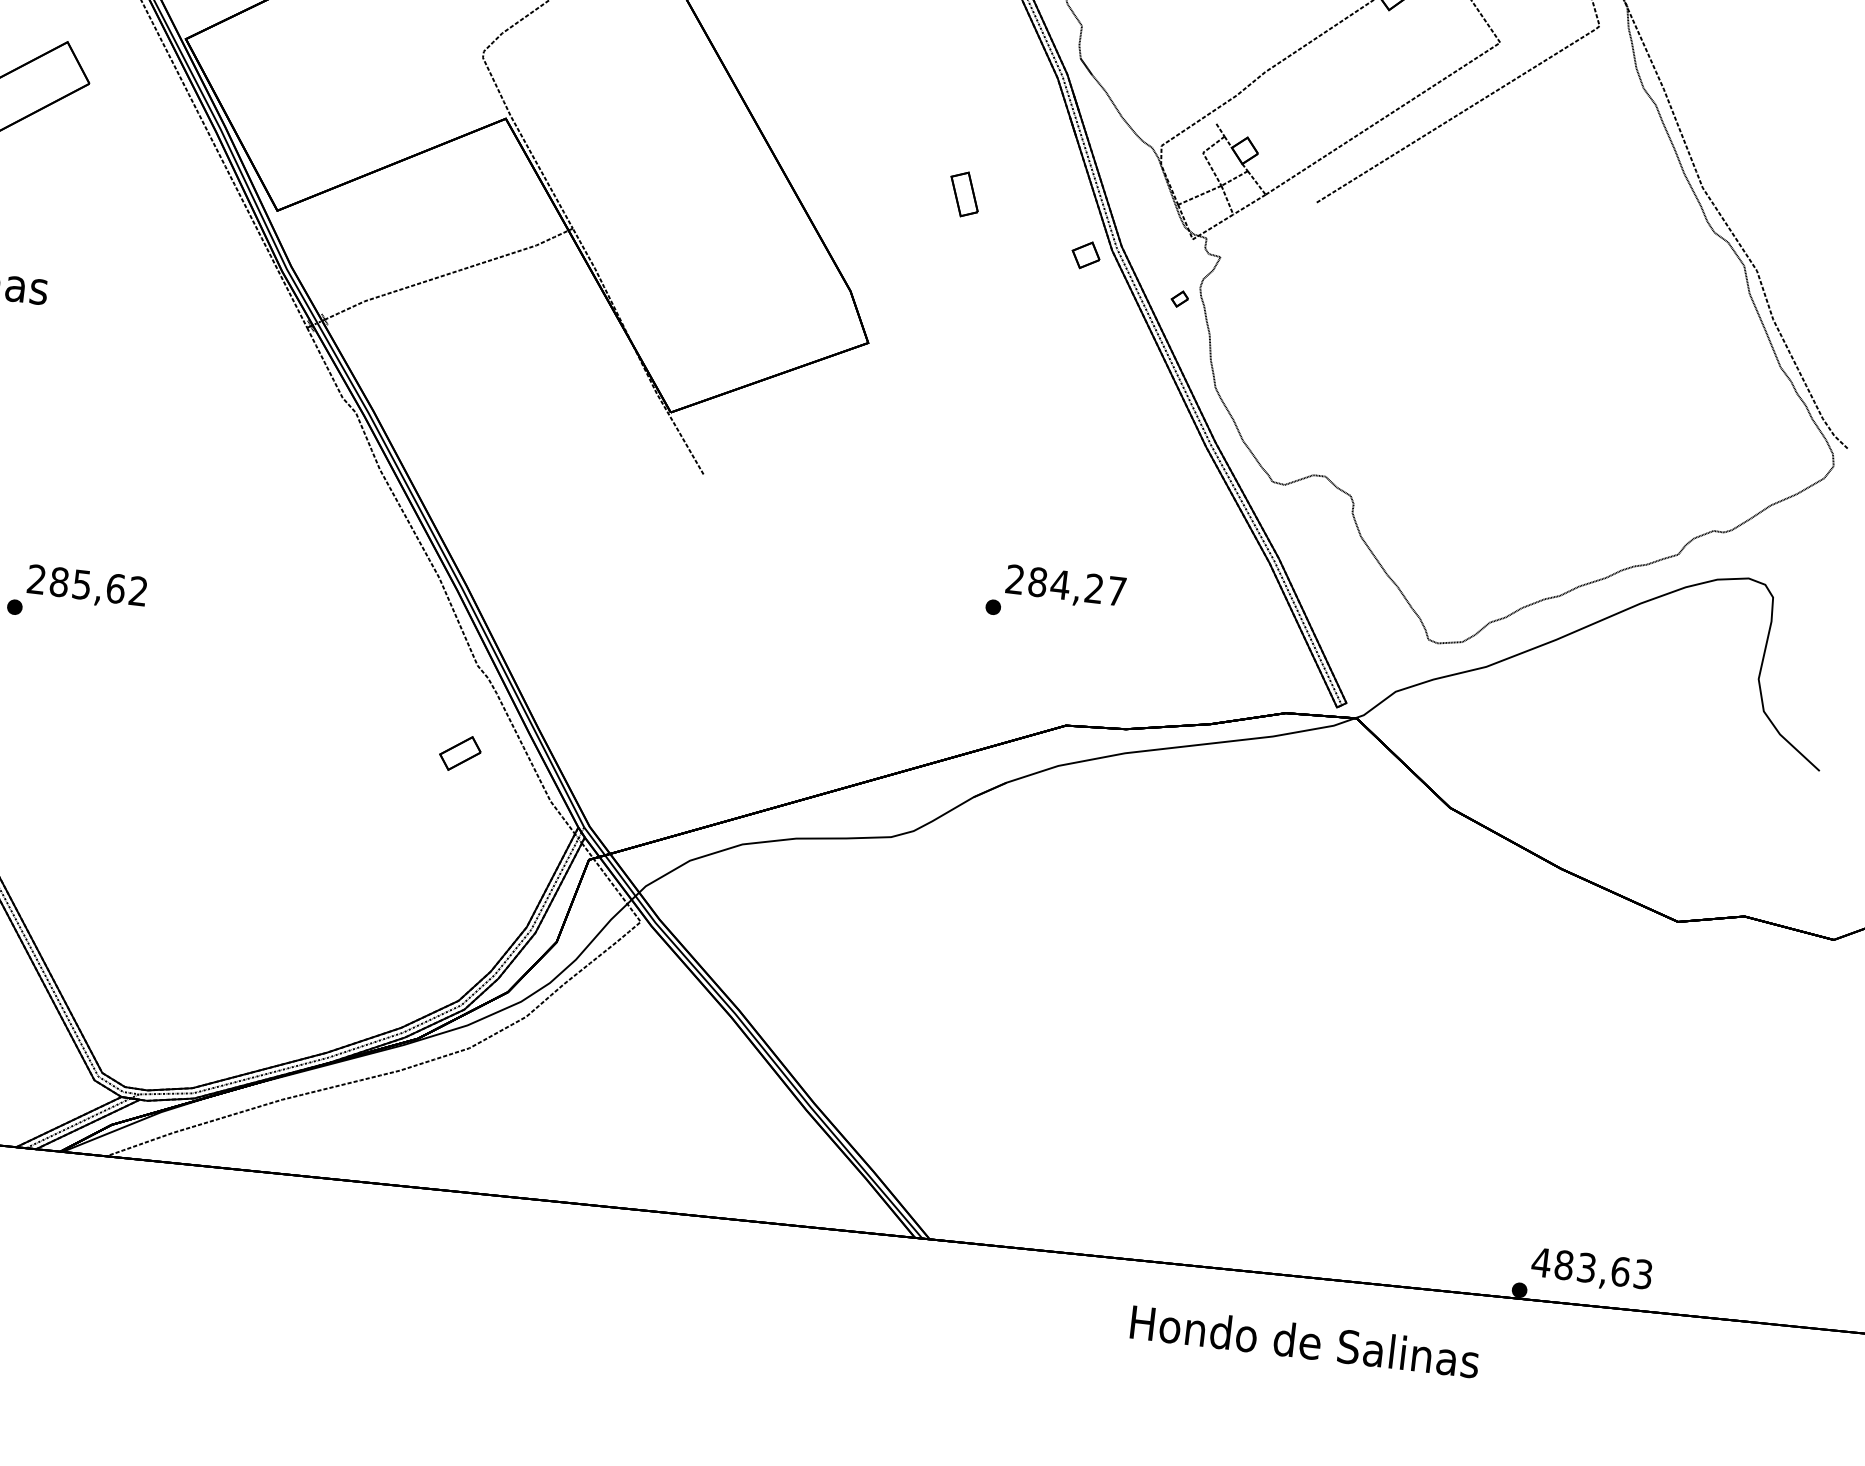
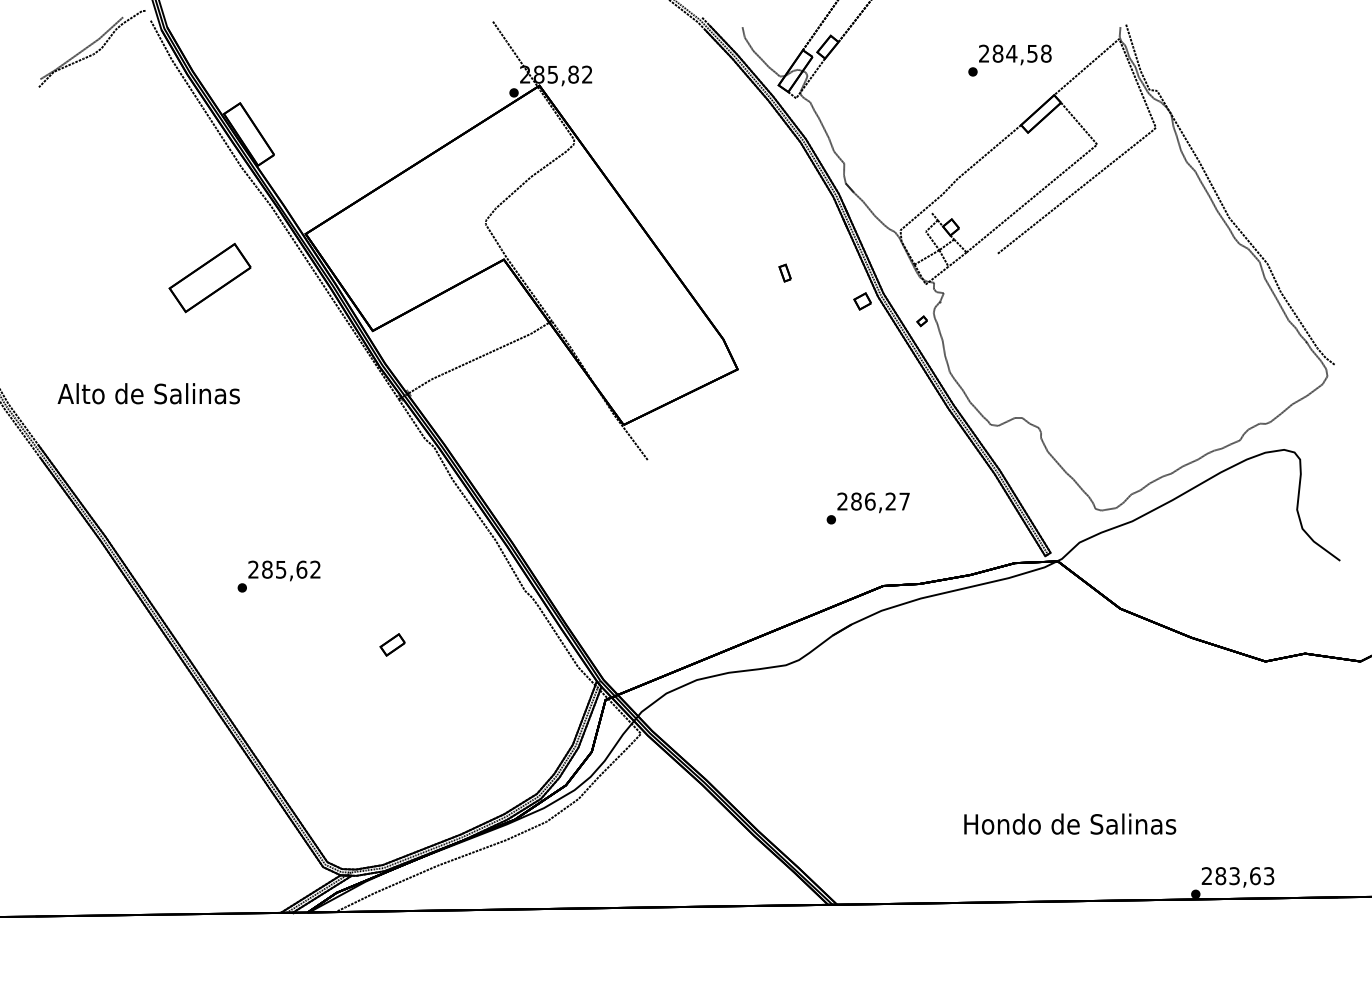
part: (963, 193) -> (784, 272), size x0.62
text: (1059, 584) -> (869, 501), 284,27 -> 286,27
part: (460, 752) -> (392, 644), moved
text: (1540, 1261) -> (1206, 875), 483,63 -> 283,63
text: (1305, 1340) -> (1070, 823), moved

